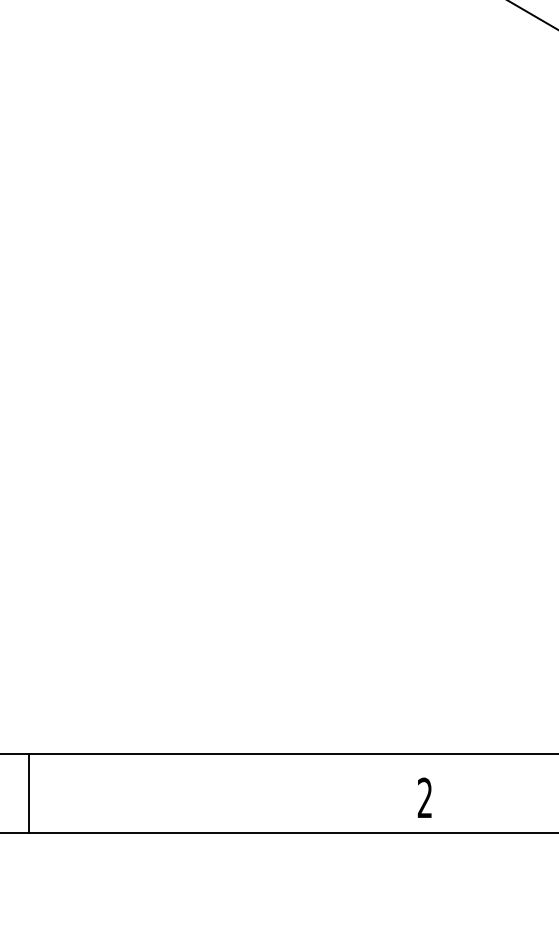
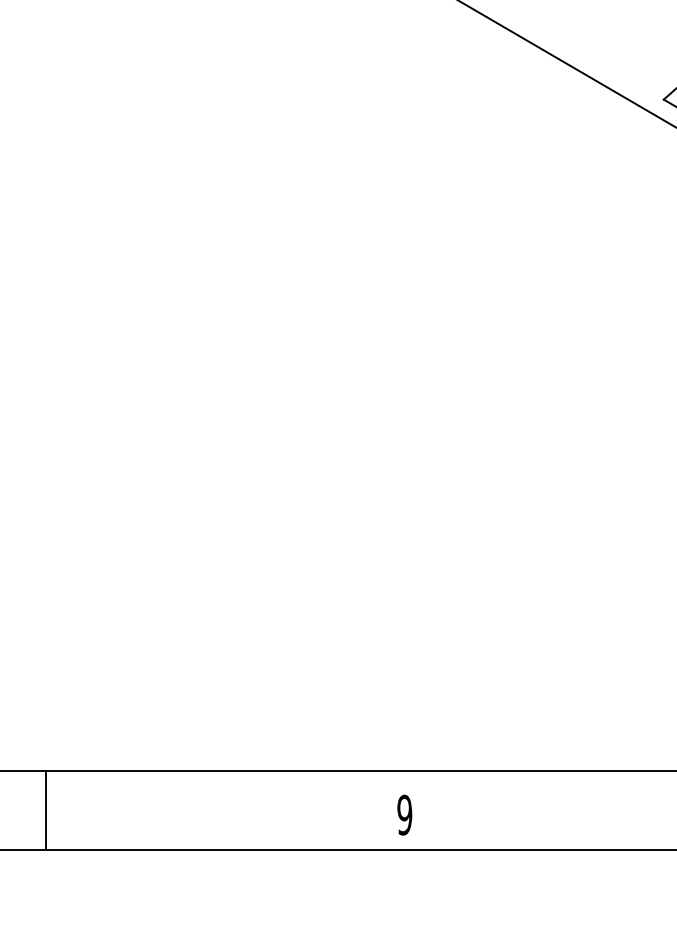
line: (28, 793) -> (45, 810), moved
text: (424, 797) -> (404, 814), 2 -> 9

